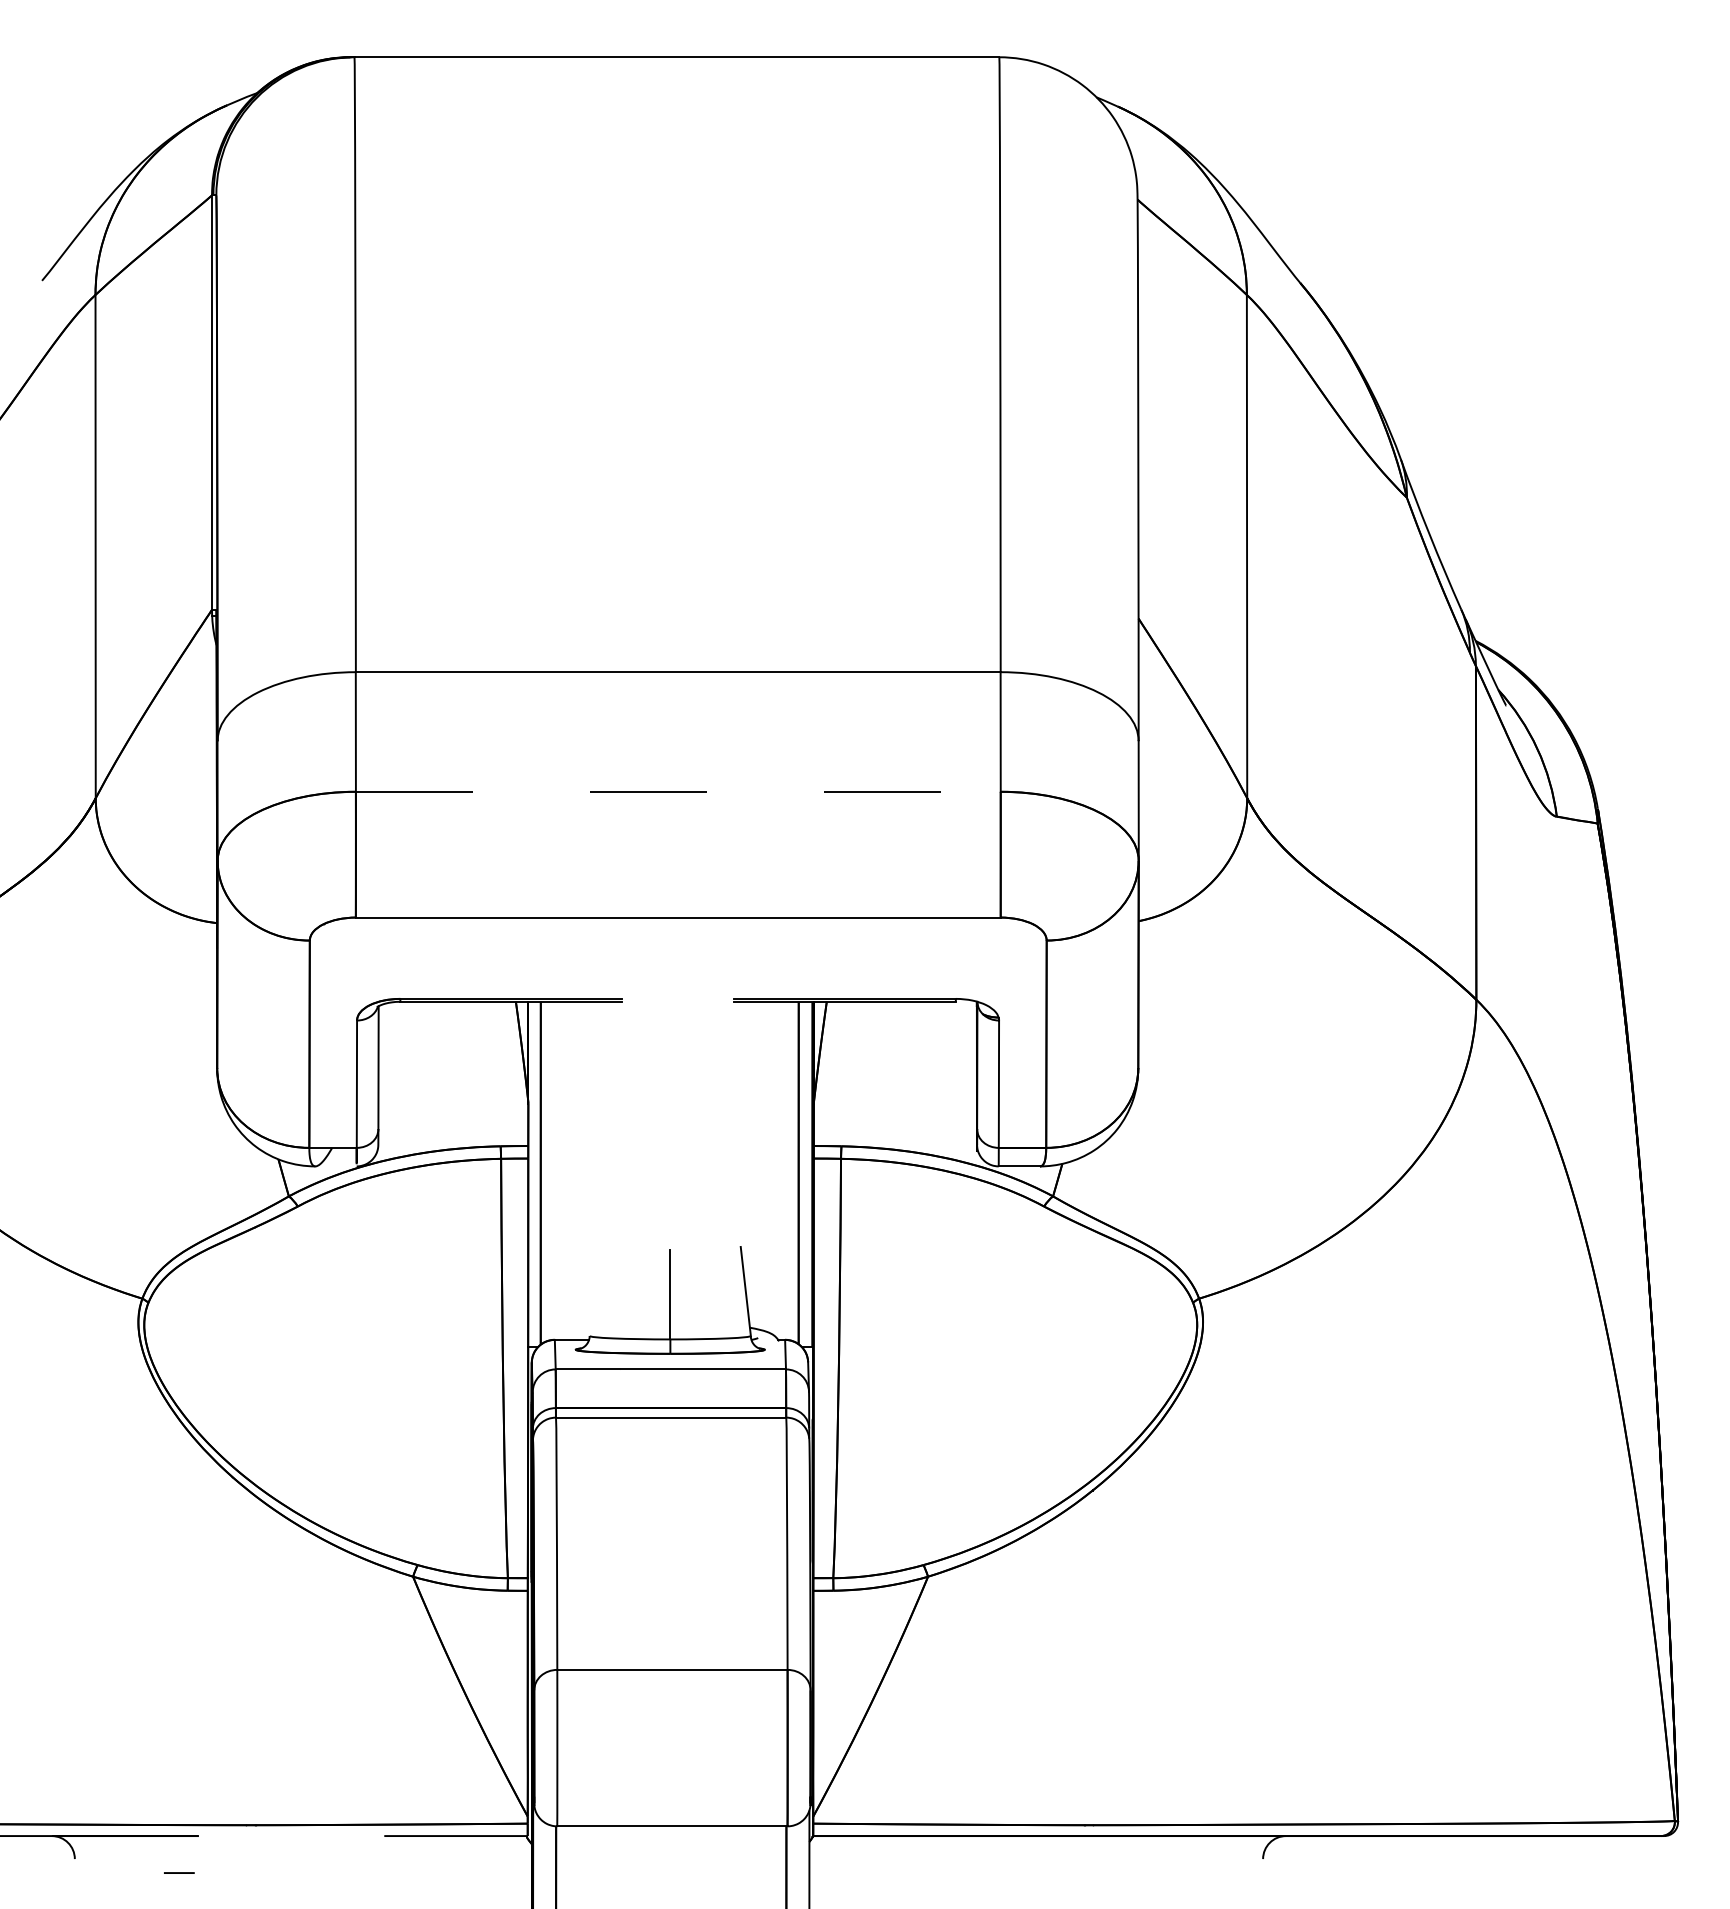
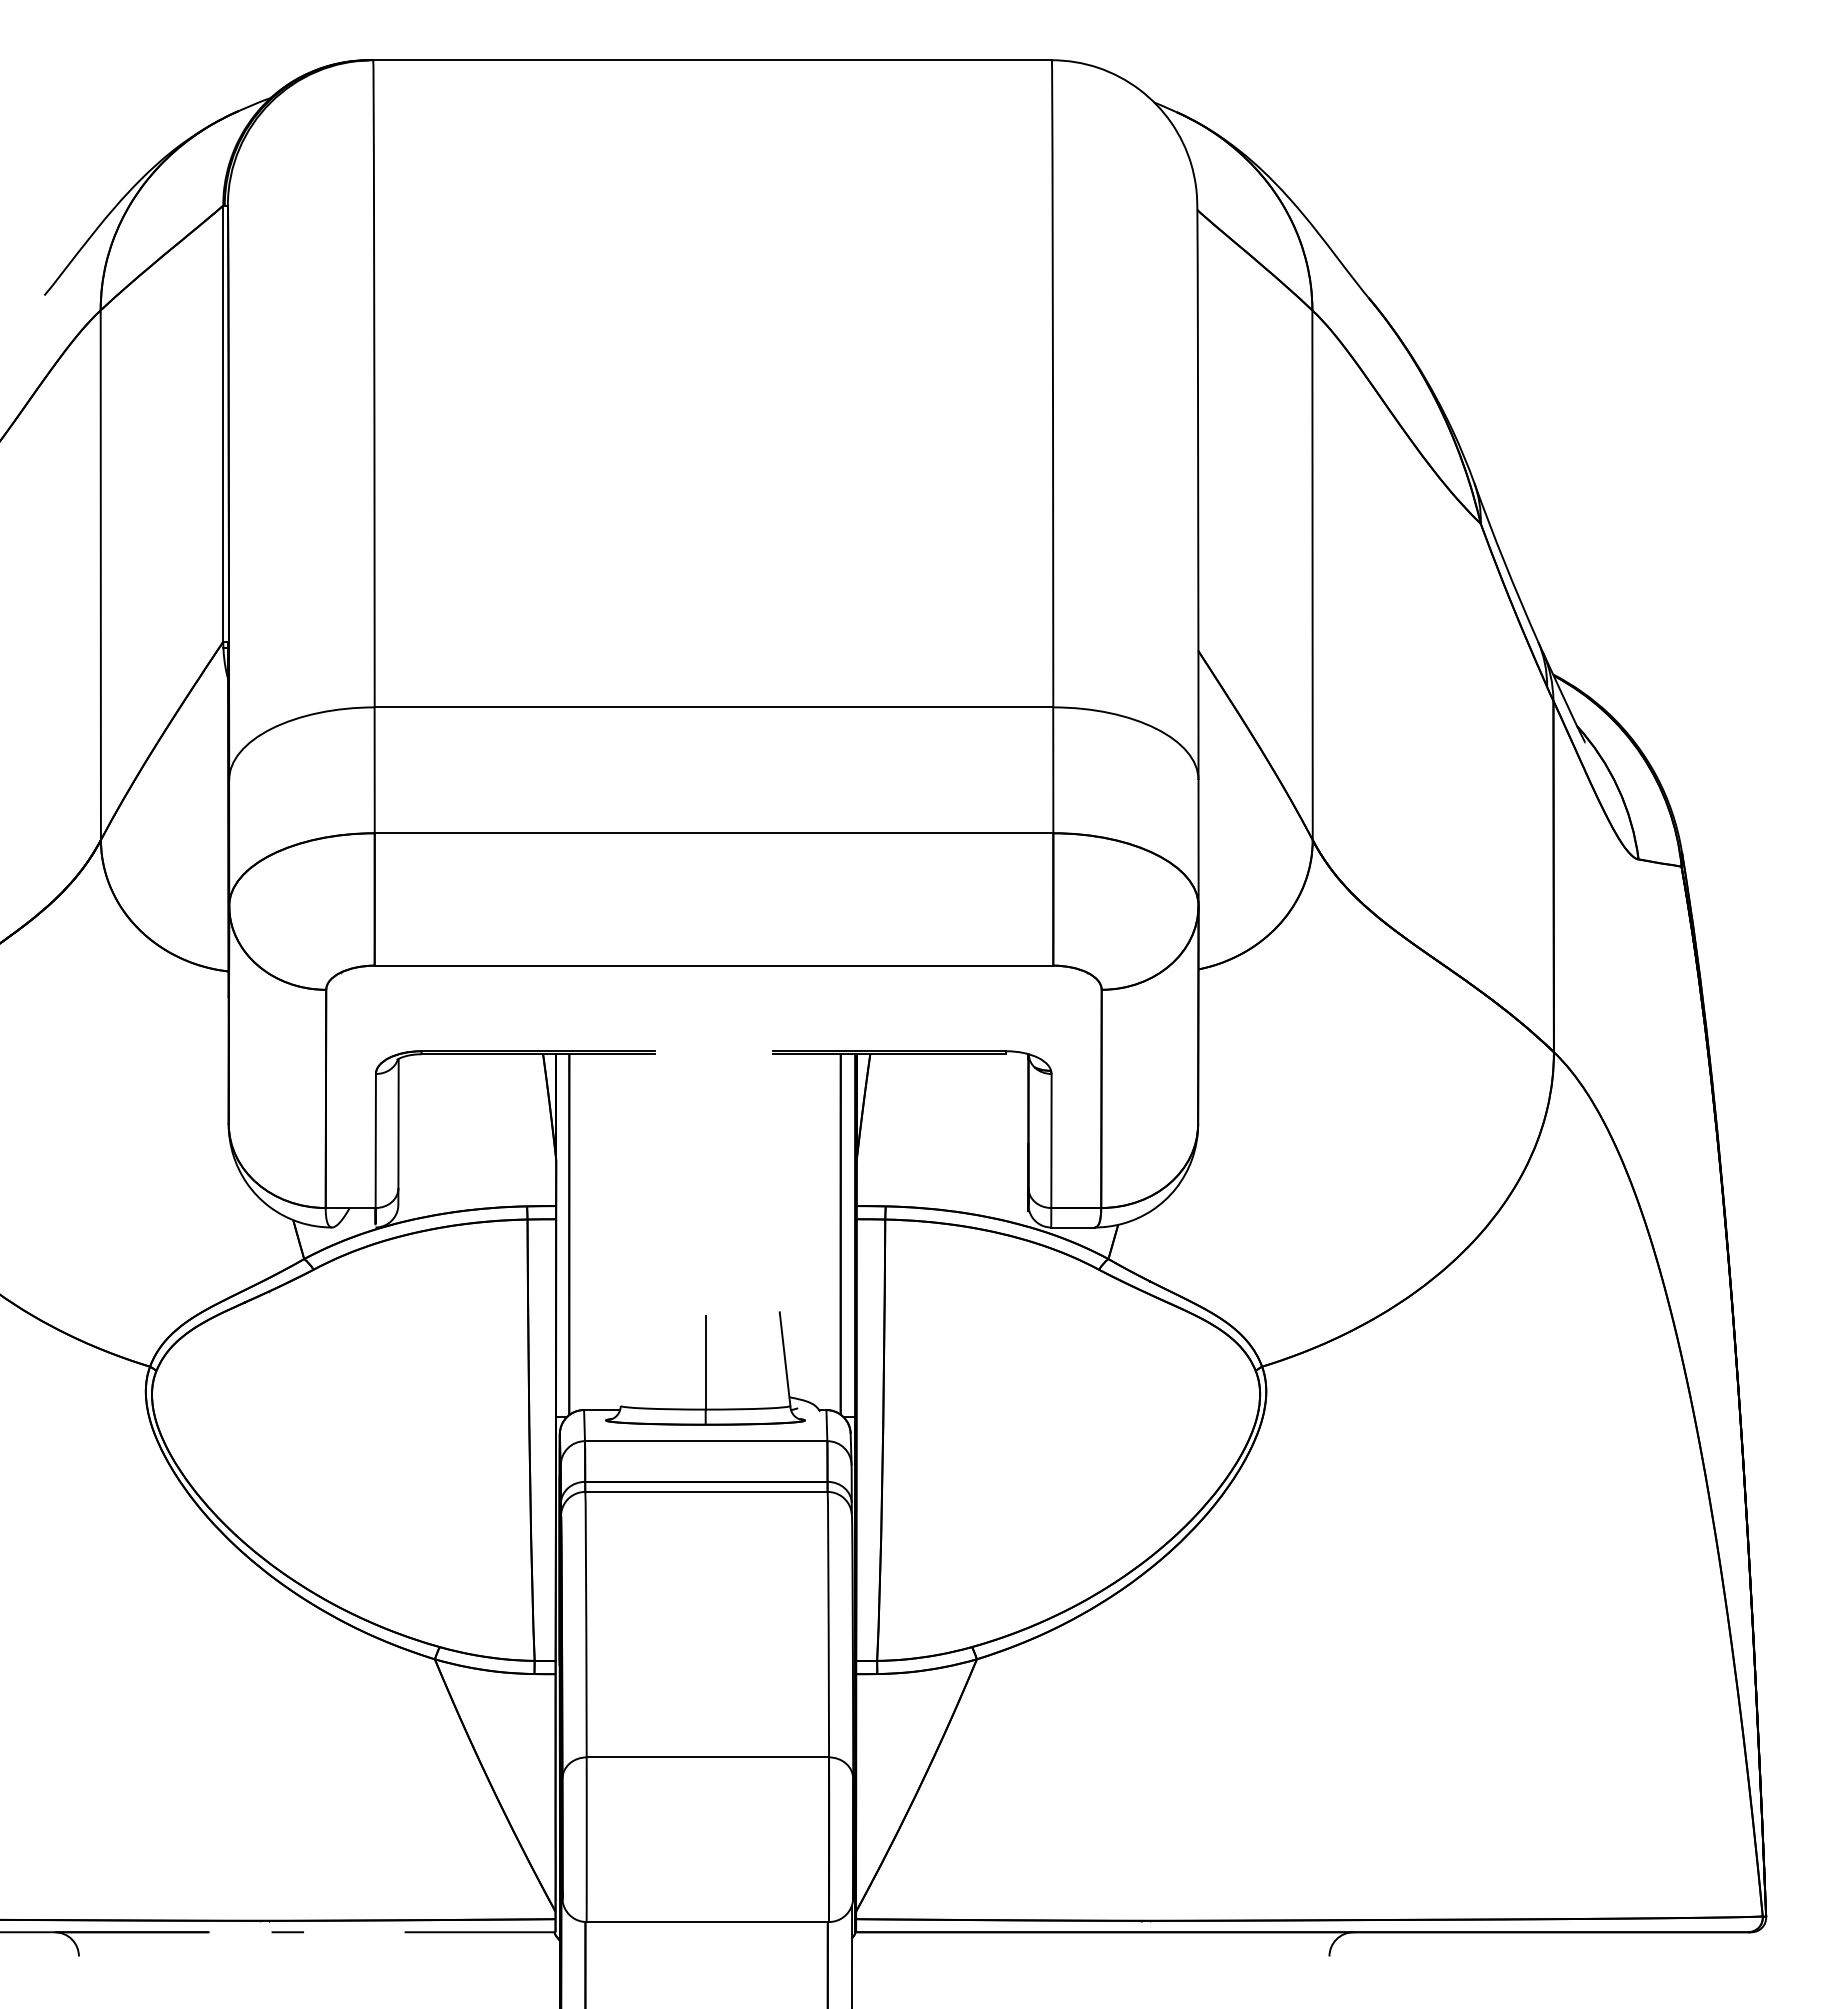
line: (678, 791) -> (714, 832), dashed -> solid
line: (179, 1872) -> (288, 1931), moved

